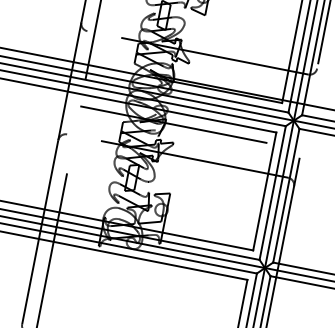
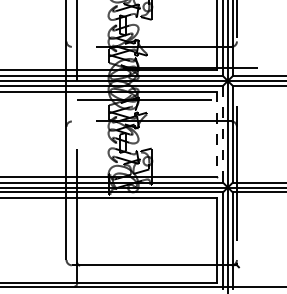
line: (265, 191) -> (217, 134), solid -> dashed
line: (273, 193) -> (223, 134), solid -> dashed

